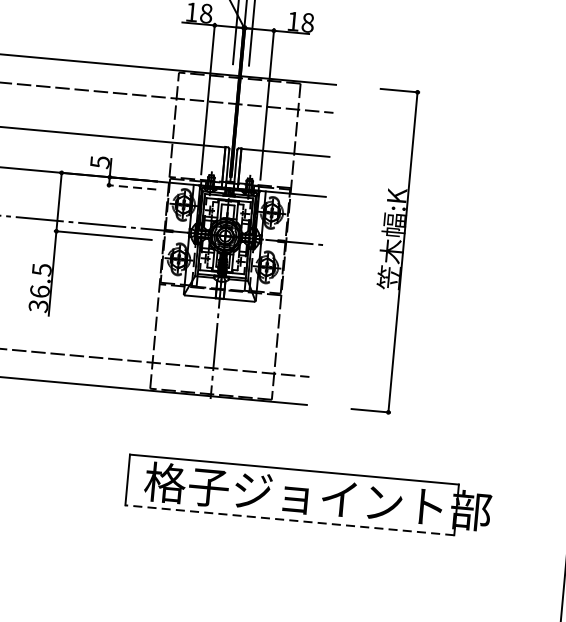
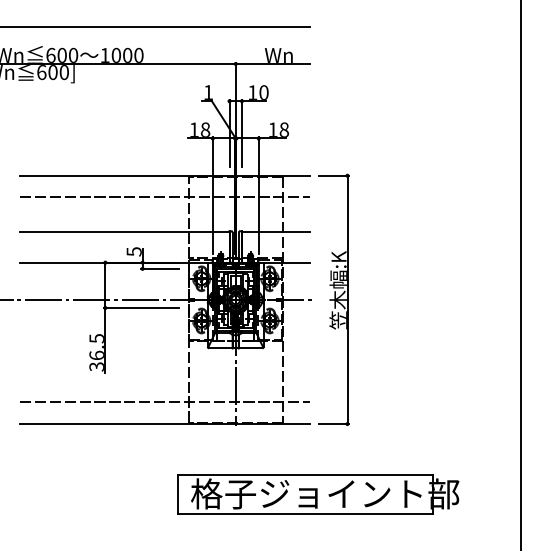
line: (132, 186) -> (160, 268), dashed -> solid
part: (384, 250) -> (333, 299), moved
line: (290, 519) -> (305, 513), dashed -> solid

